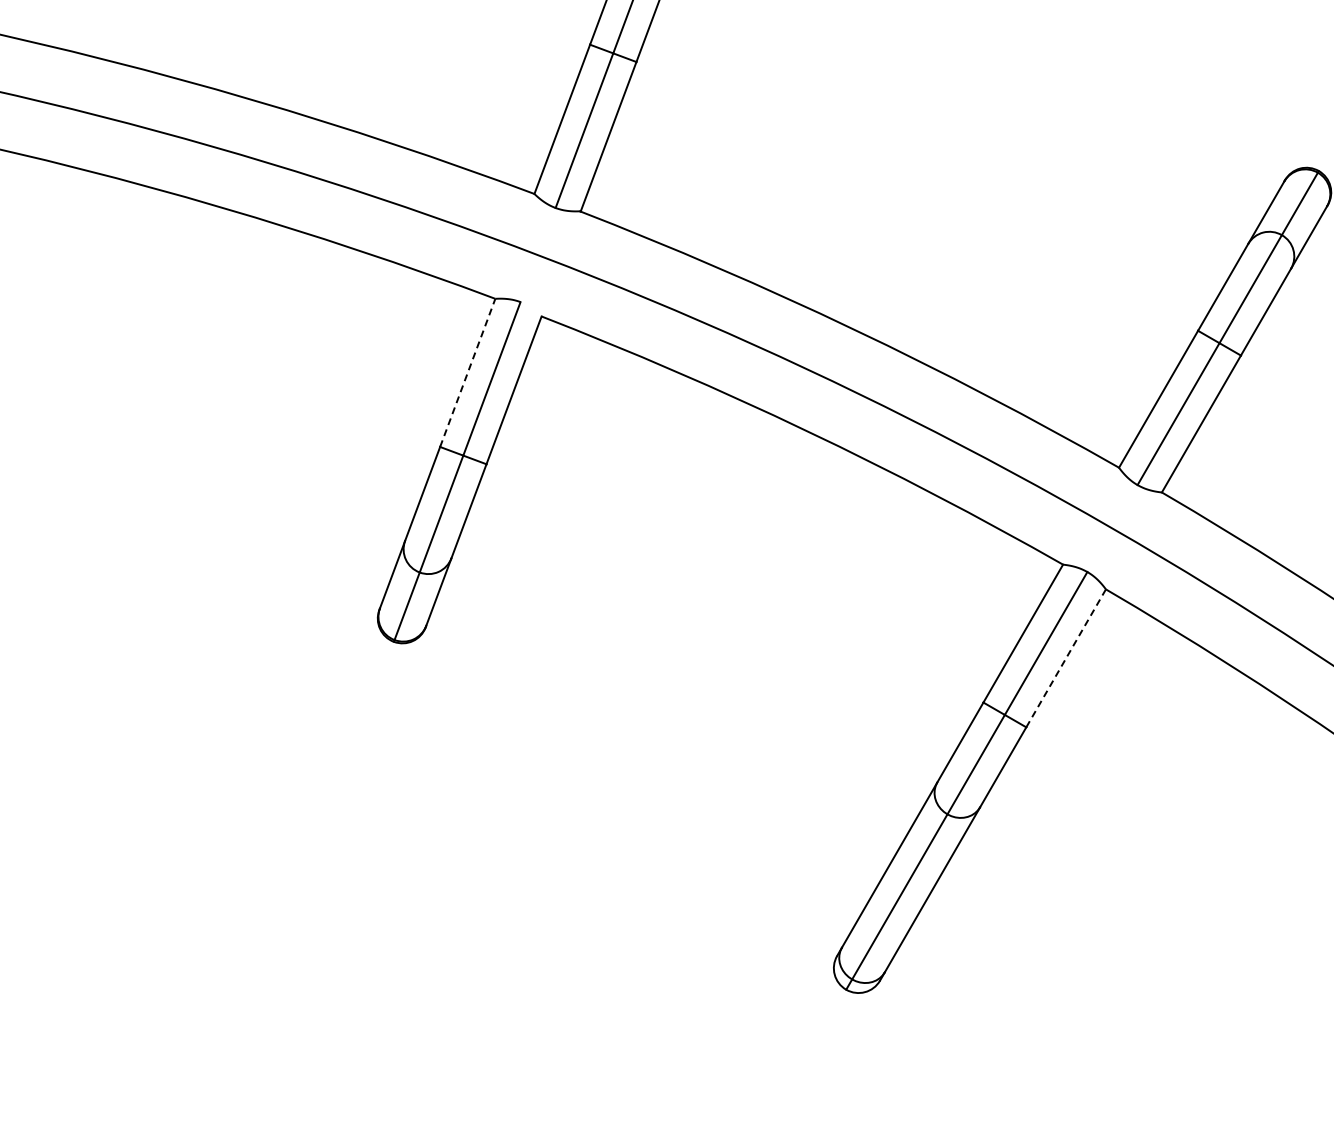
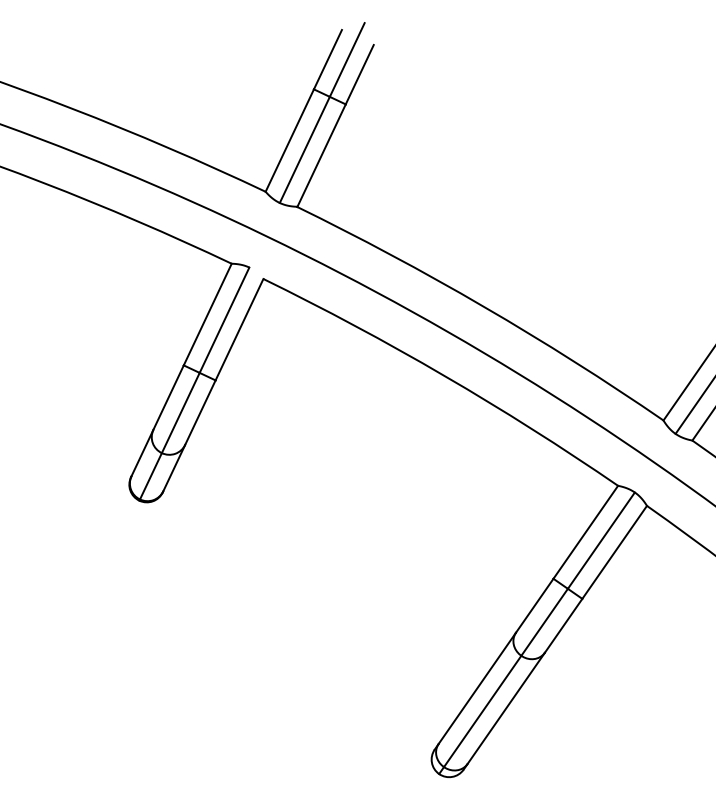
line: (467, 372) -> (207, 314), dashed -> solid
line: (1066, 658) -> (614, 552), dashed -> solid

